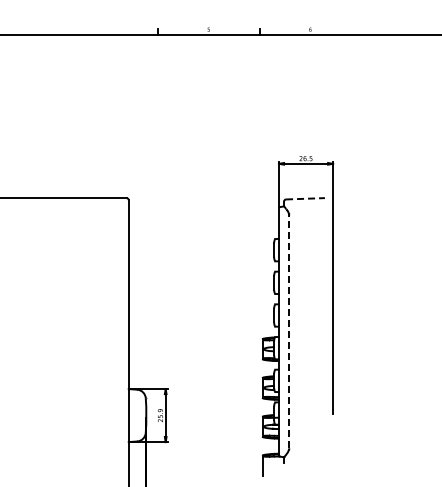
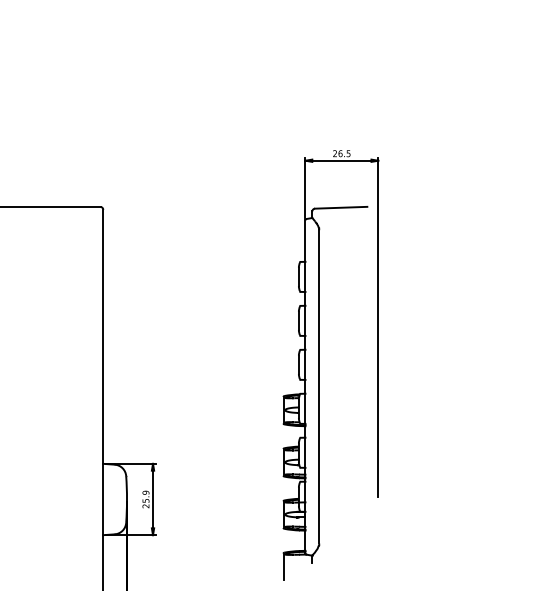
line: (306, 198) -> (342, 207), dashed -> solid
line: (289, 331) -> (319, 386), dashed -> solid

